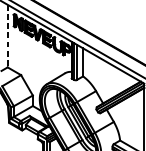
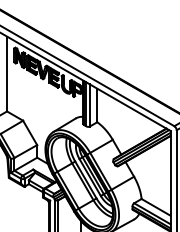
line: (8, 36) -> (7, 74), dashed -> solid

